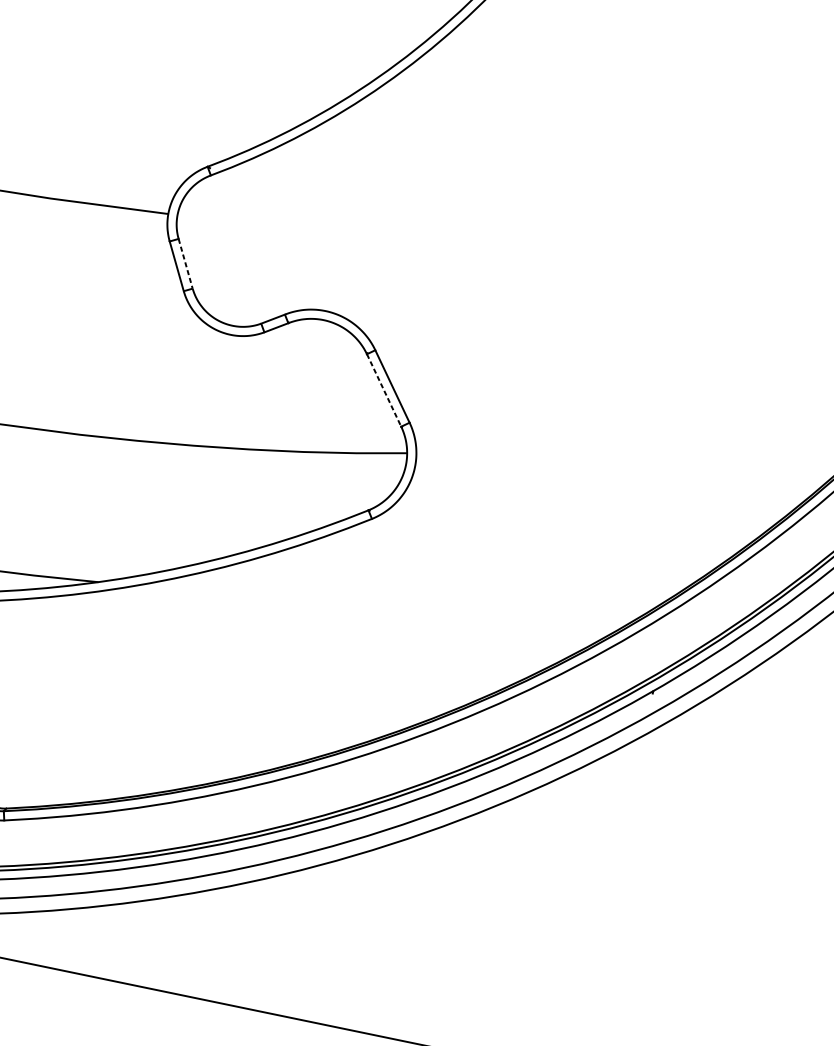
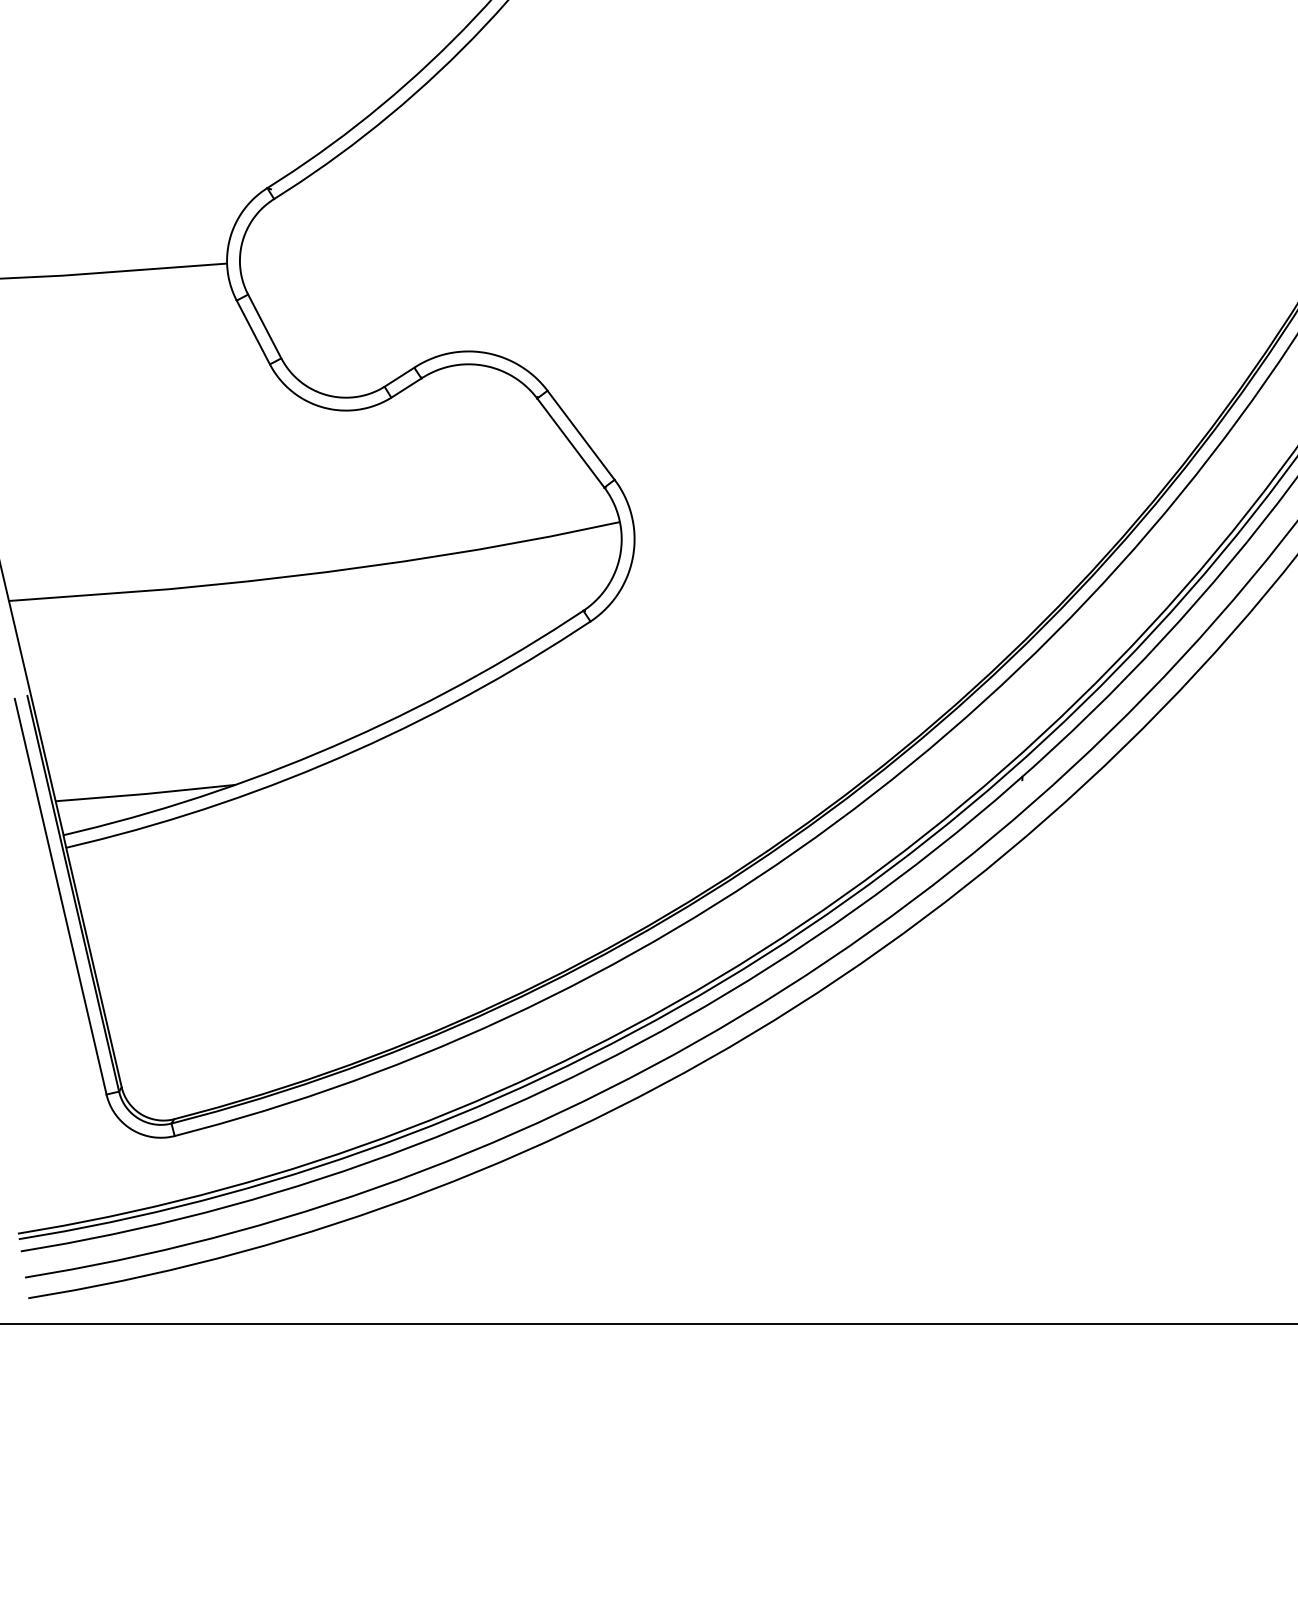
line: (185, 263) -> (264, 326), dashed -> solid
line: (383, 390) -> (570, 443), dashed -> solid

